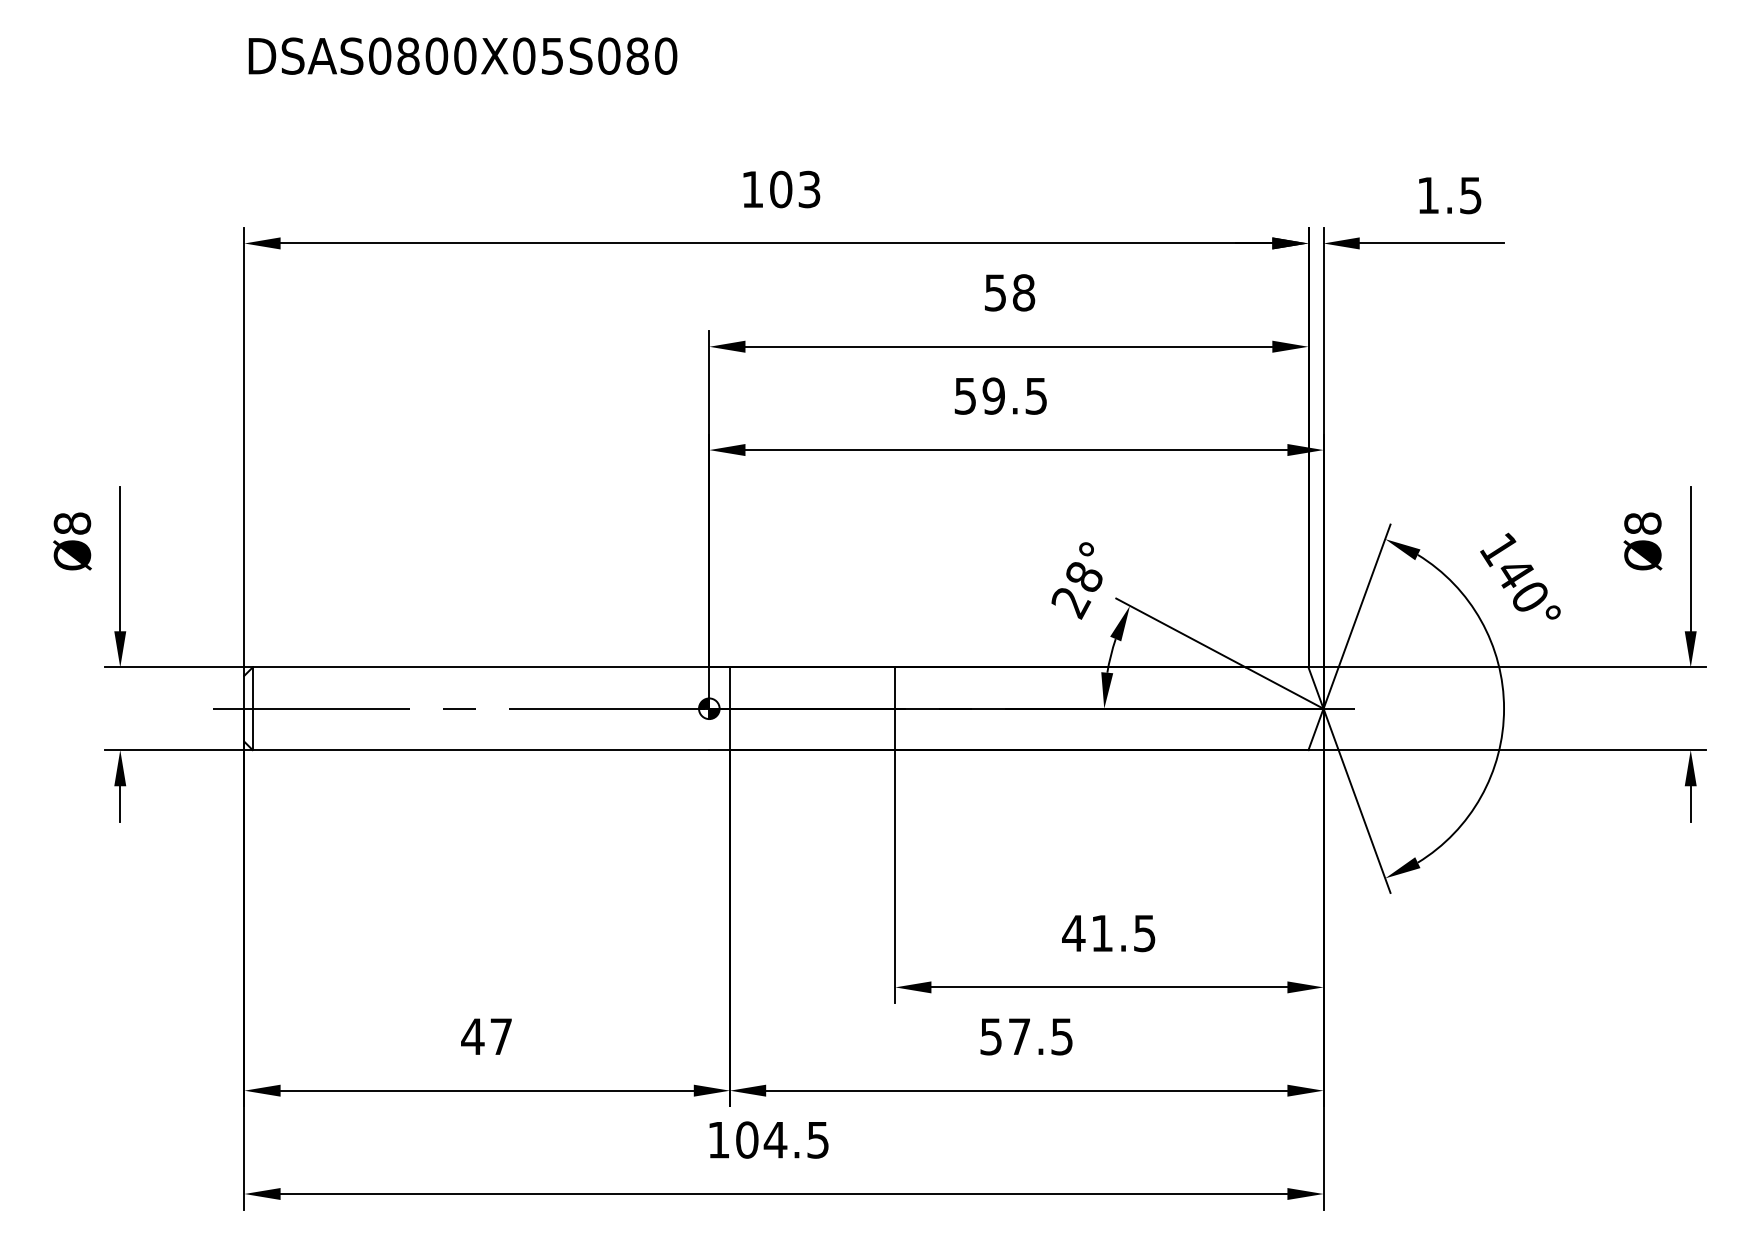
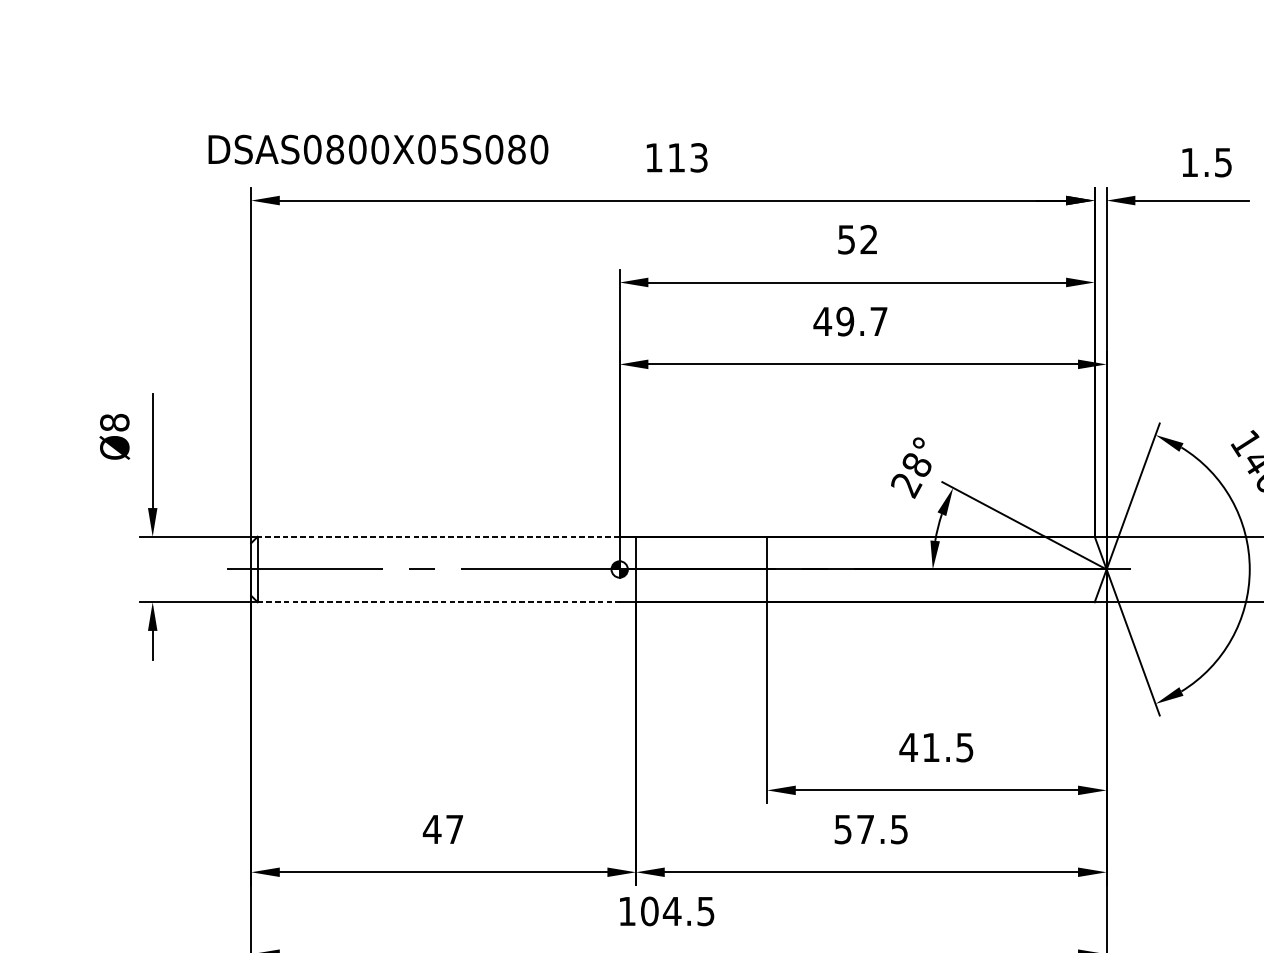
text: (462, 55) -> (378, 149), moved
text: (781, 189) -> (676, 157), 103 -> 113
text: (1023, 292) -> (868, 239), 58 -> 52
text: (999, 396) -> (849, 321), 59.5 -> 49.7
line: (480, 667) -> (438, 536), solid -> dashed
line: (481, 750) -> (439, 602), solid -> dashed

